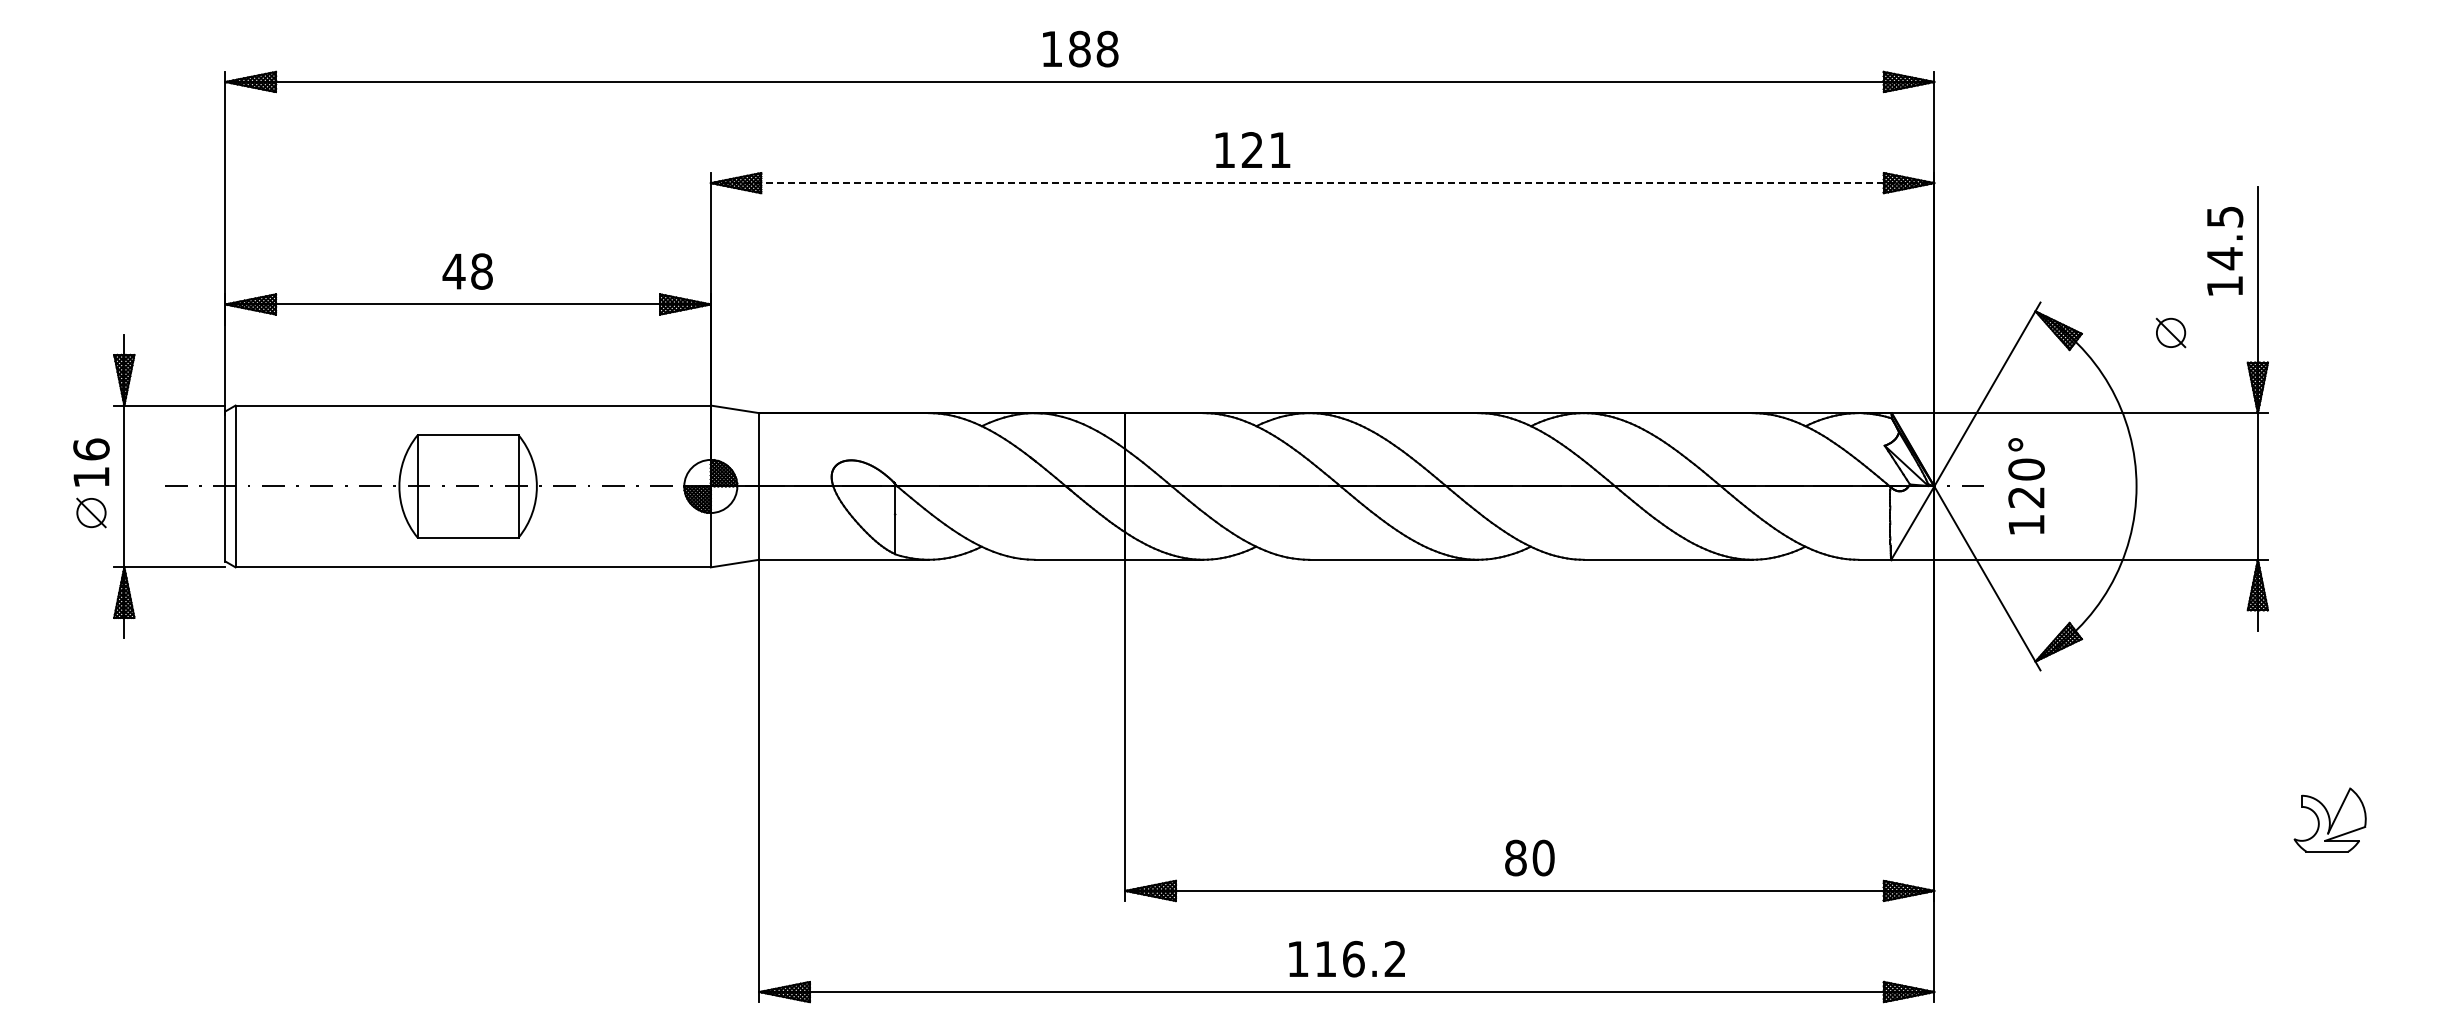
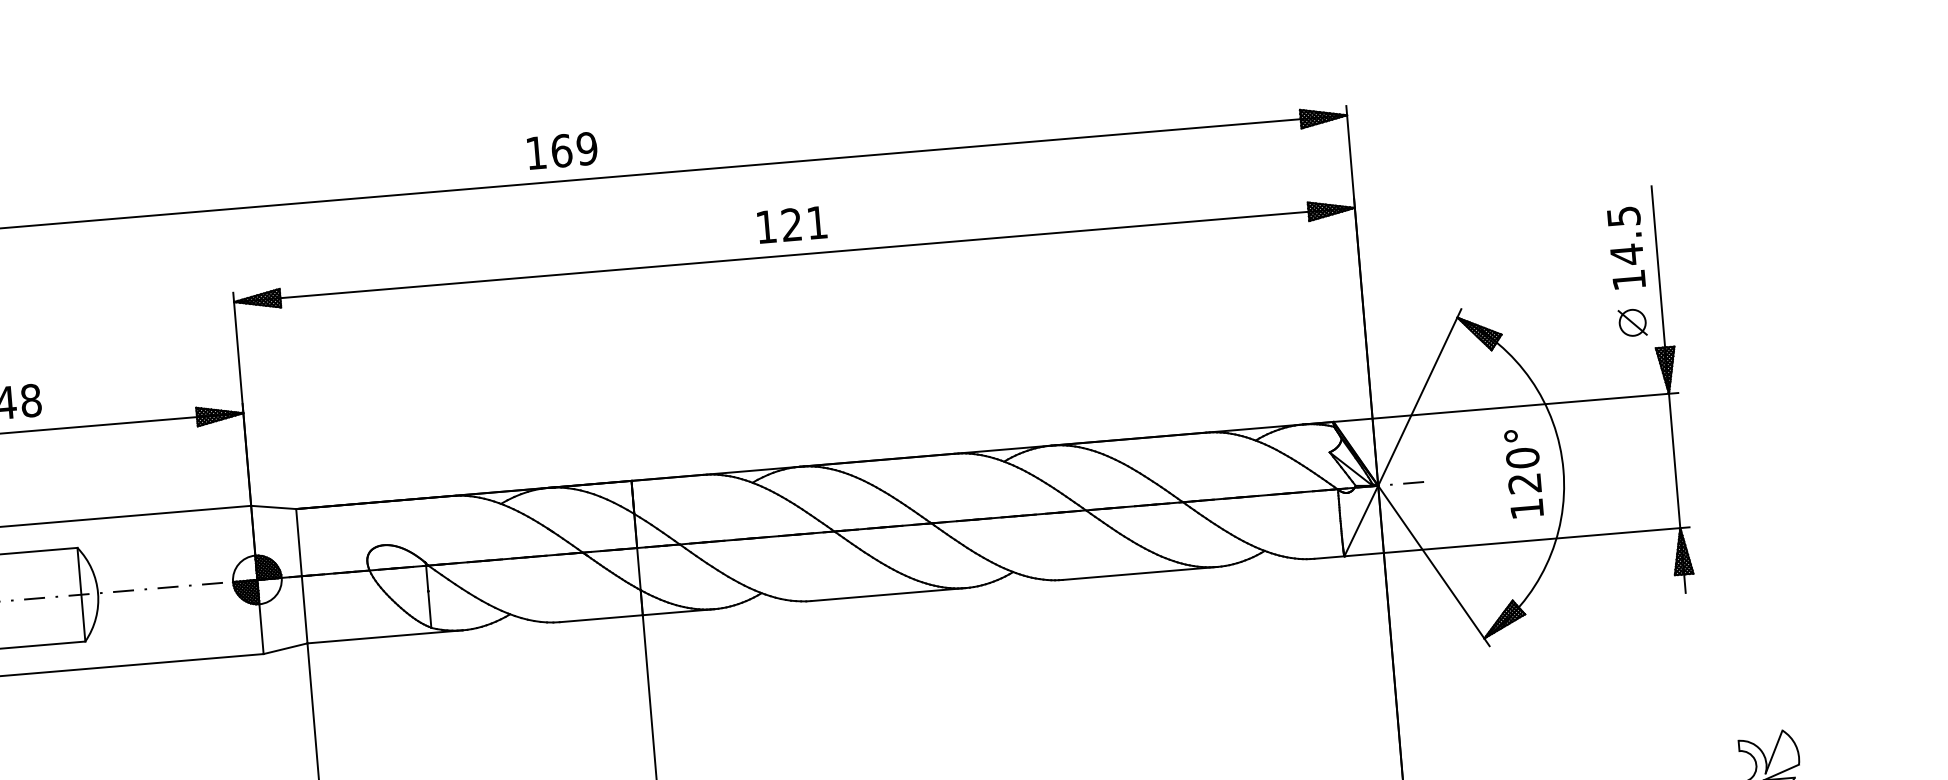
text: (1093, 48) -> (574, 149), 188 -> 169
text: (1252, 149) -> (791, 224), moved
line: (1322, 183) -> (794, 255), dashed -> solid
part: (2170, 332) -> (1632, 322), moved
text: (2026, 486) -> (1524, 473), moved

